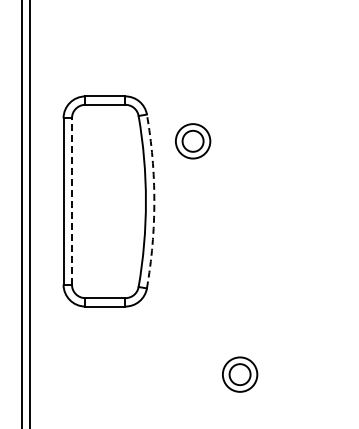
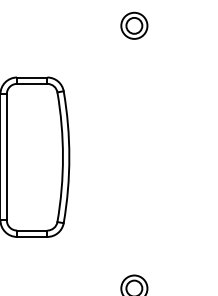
part: (193, 141) -> (134, 25), moved
line: (71, 201) -> (6, 157), dashed -> solid
arc: (154, 201) -> (69, 157), dashed -> solid

